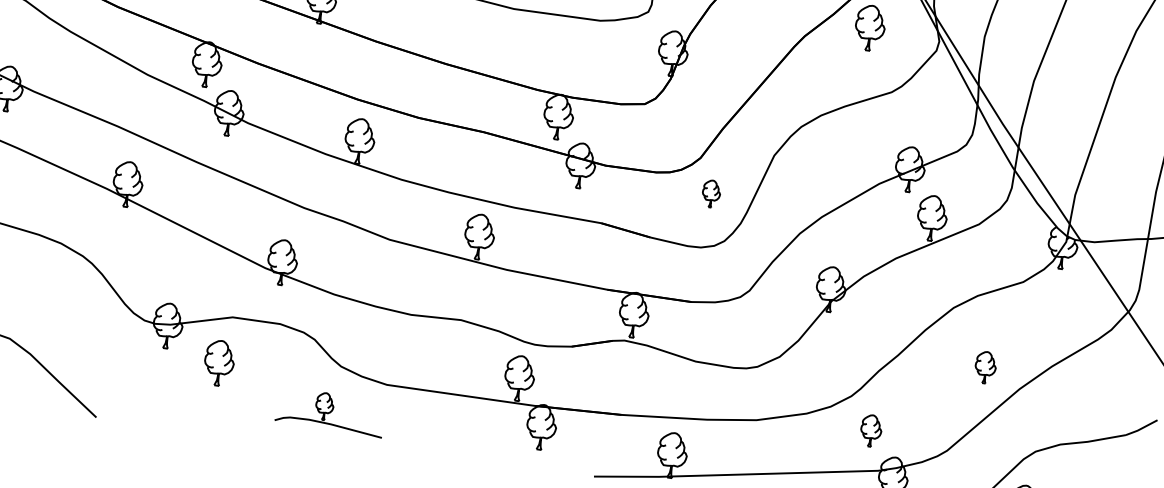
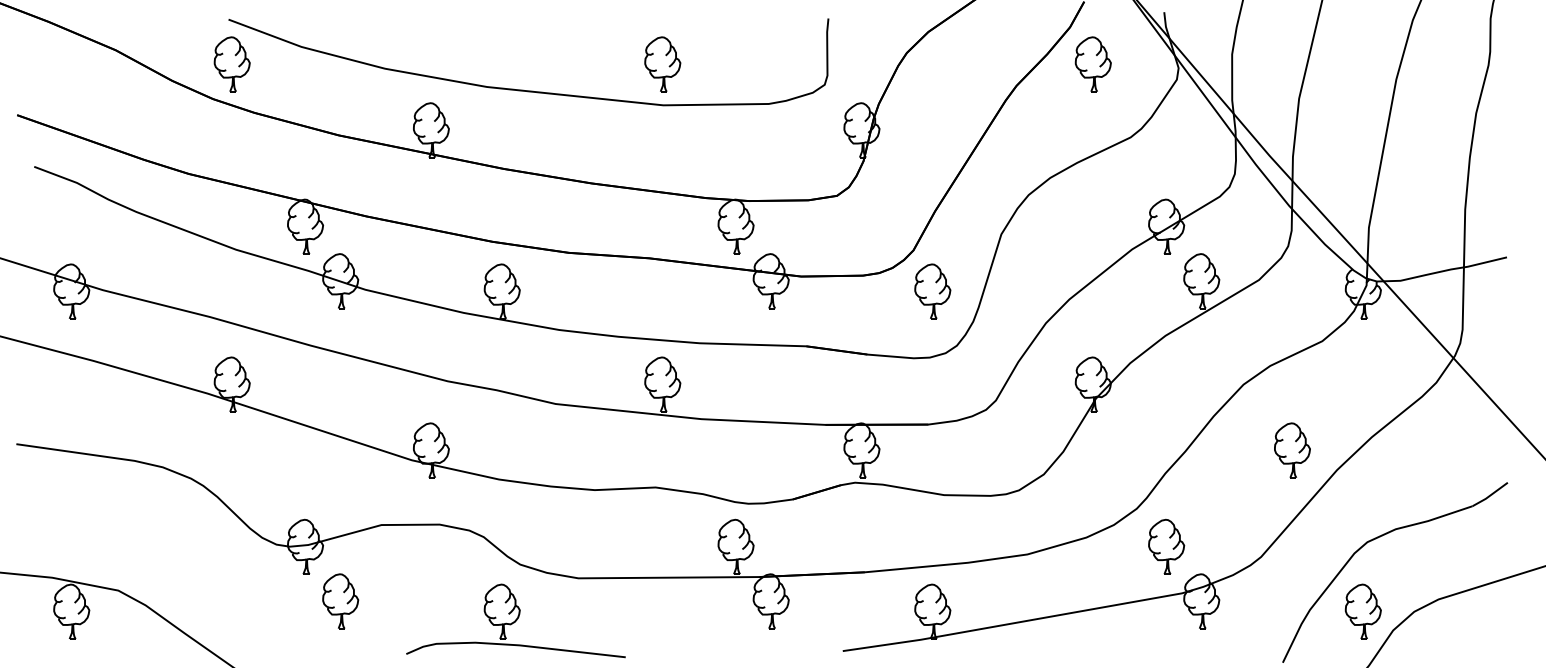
part: (711, 193) -> (932, 291), size x1.67
part: (219, 363) -> (340, 601), moved
part: (985, 367) -> (1292, 450), size x1.43
part: (330, 411) -> (515, 620), size x1.67
part: (871, 430) -> (1166, 546), size x1.43

